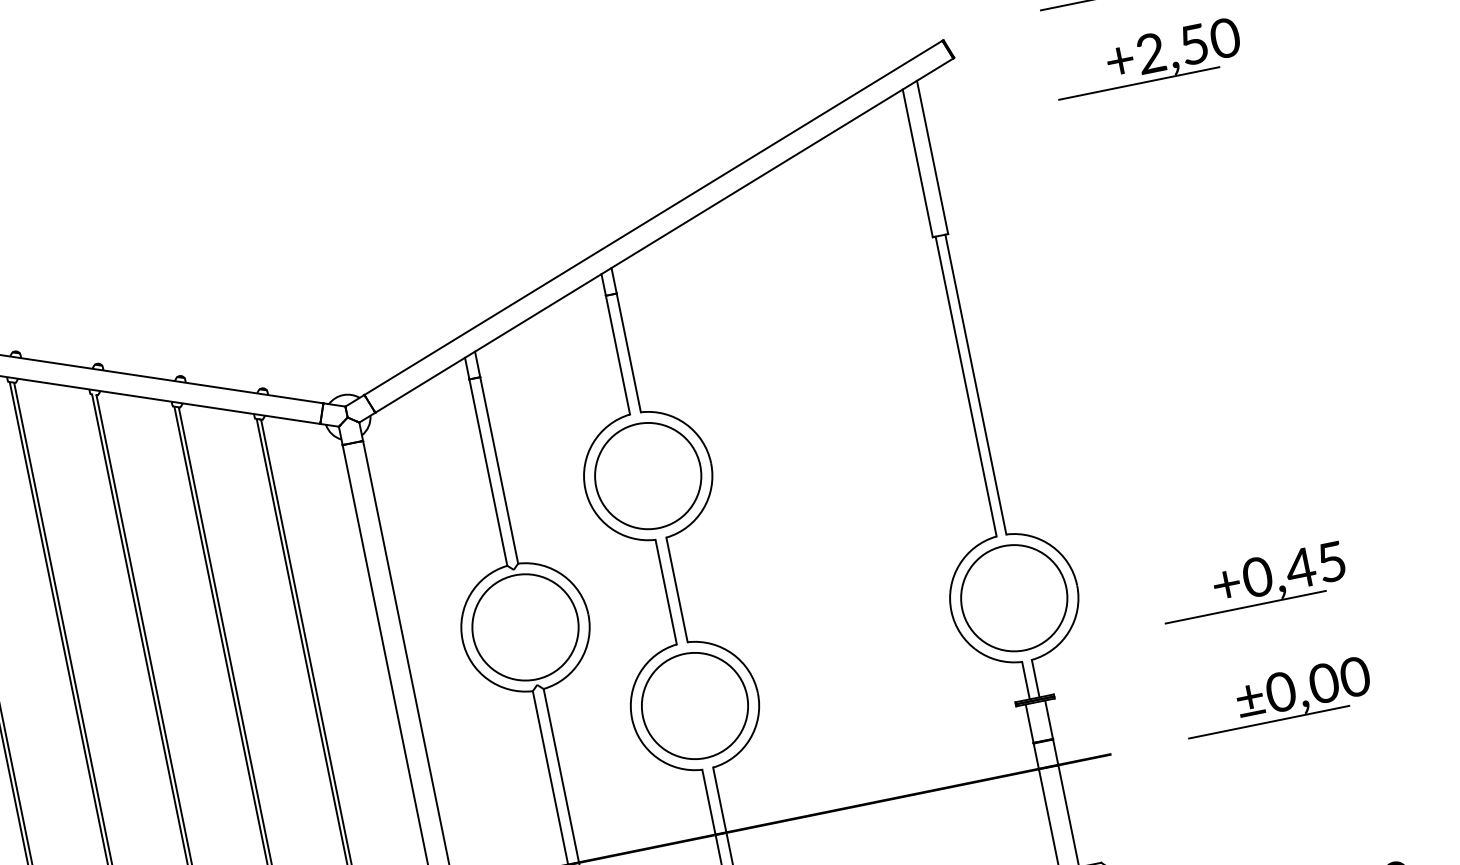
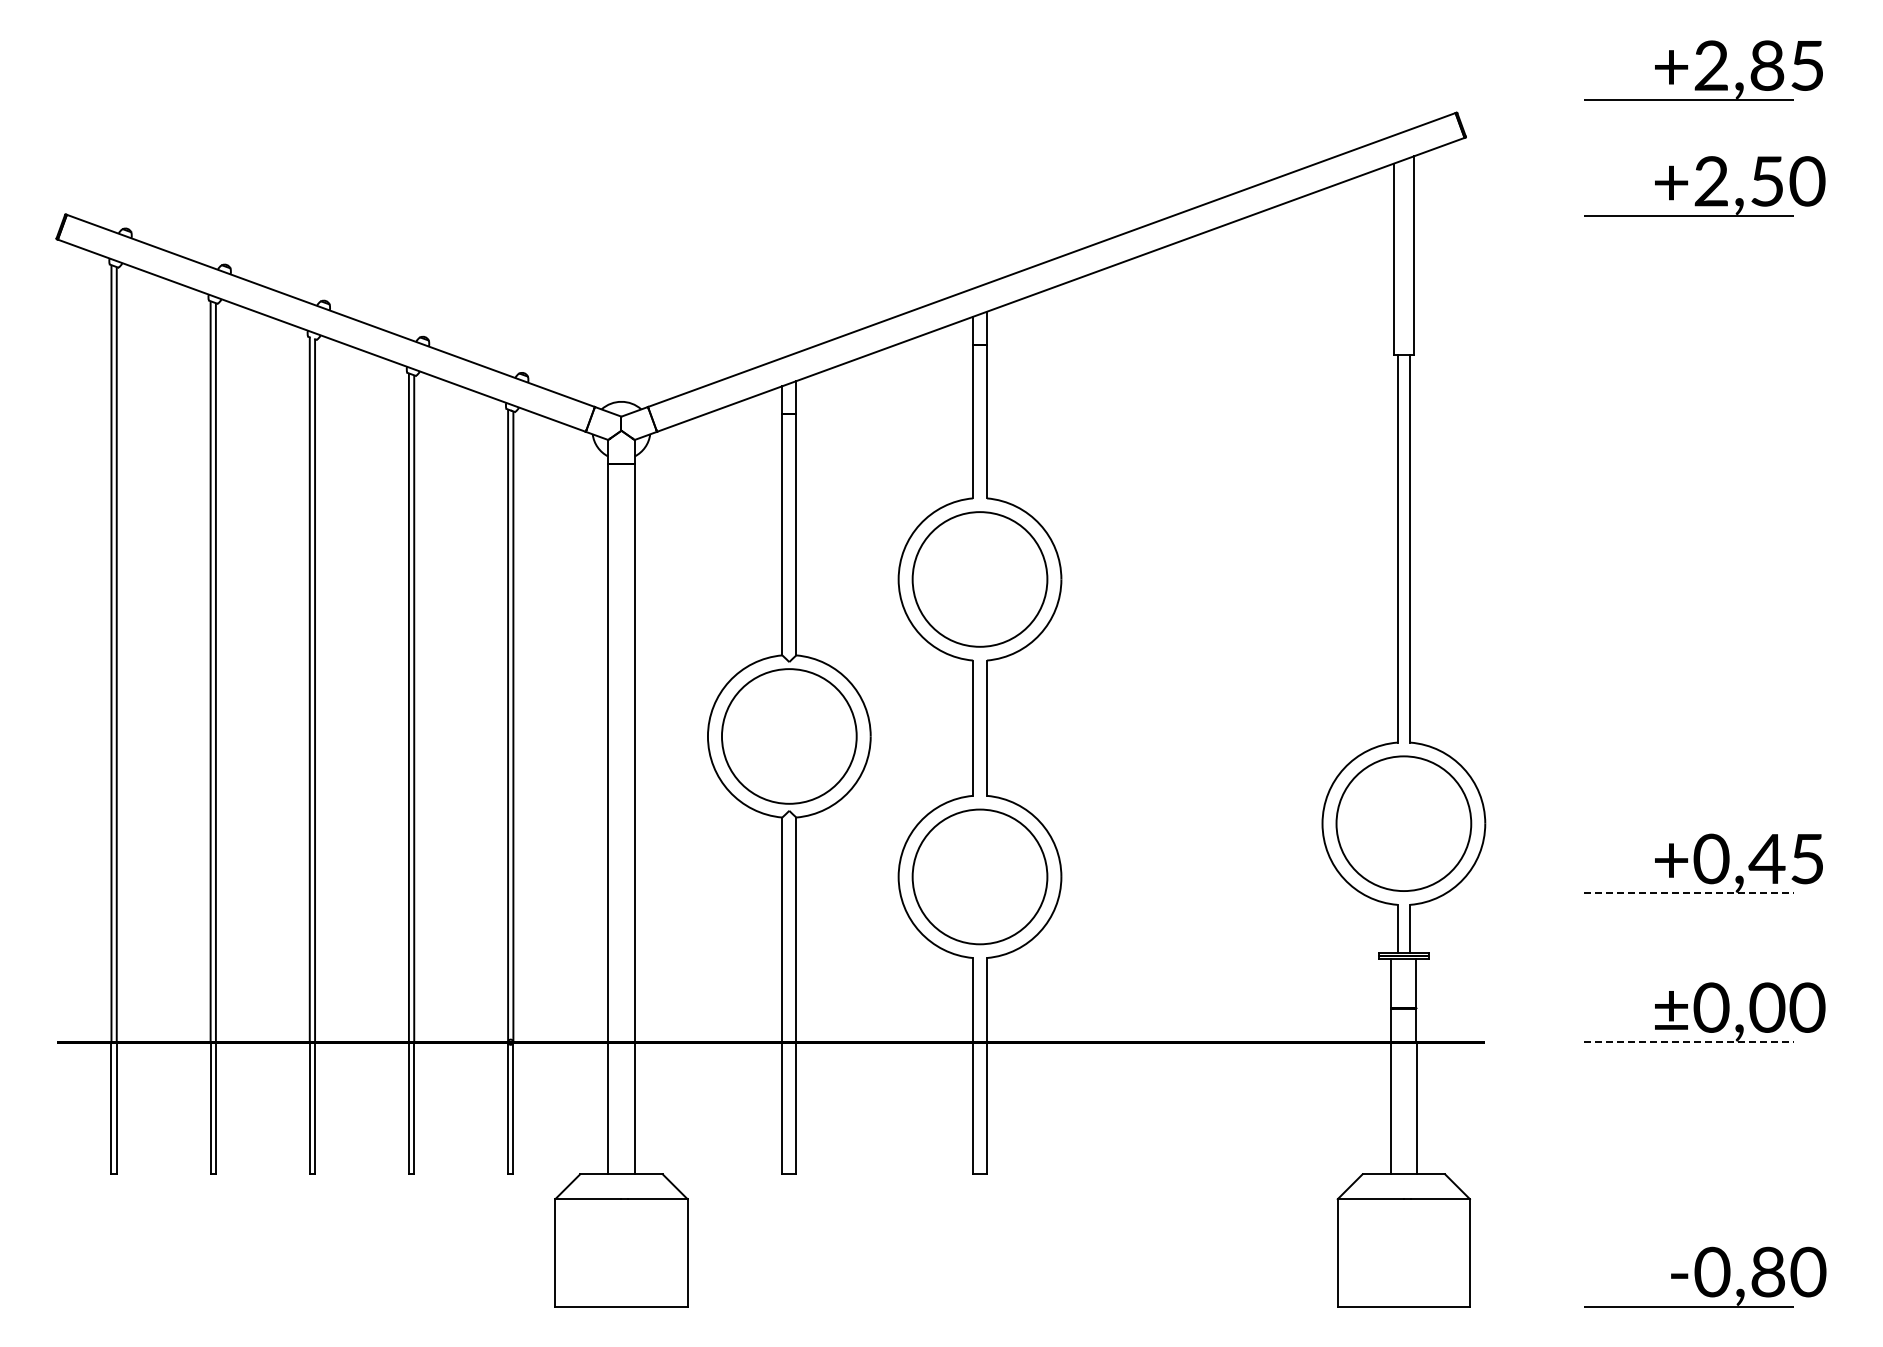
line: (1246, 607) -> (1689, 893), solid -> dashed
line: (1269, 722) -> (1689, 1042), solid -> dashed

